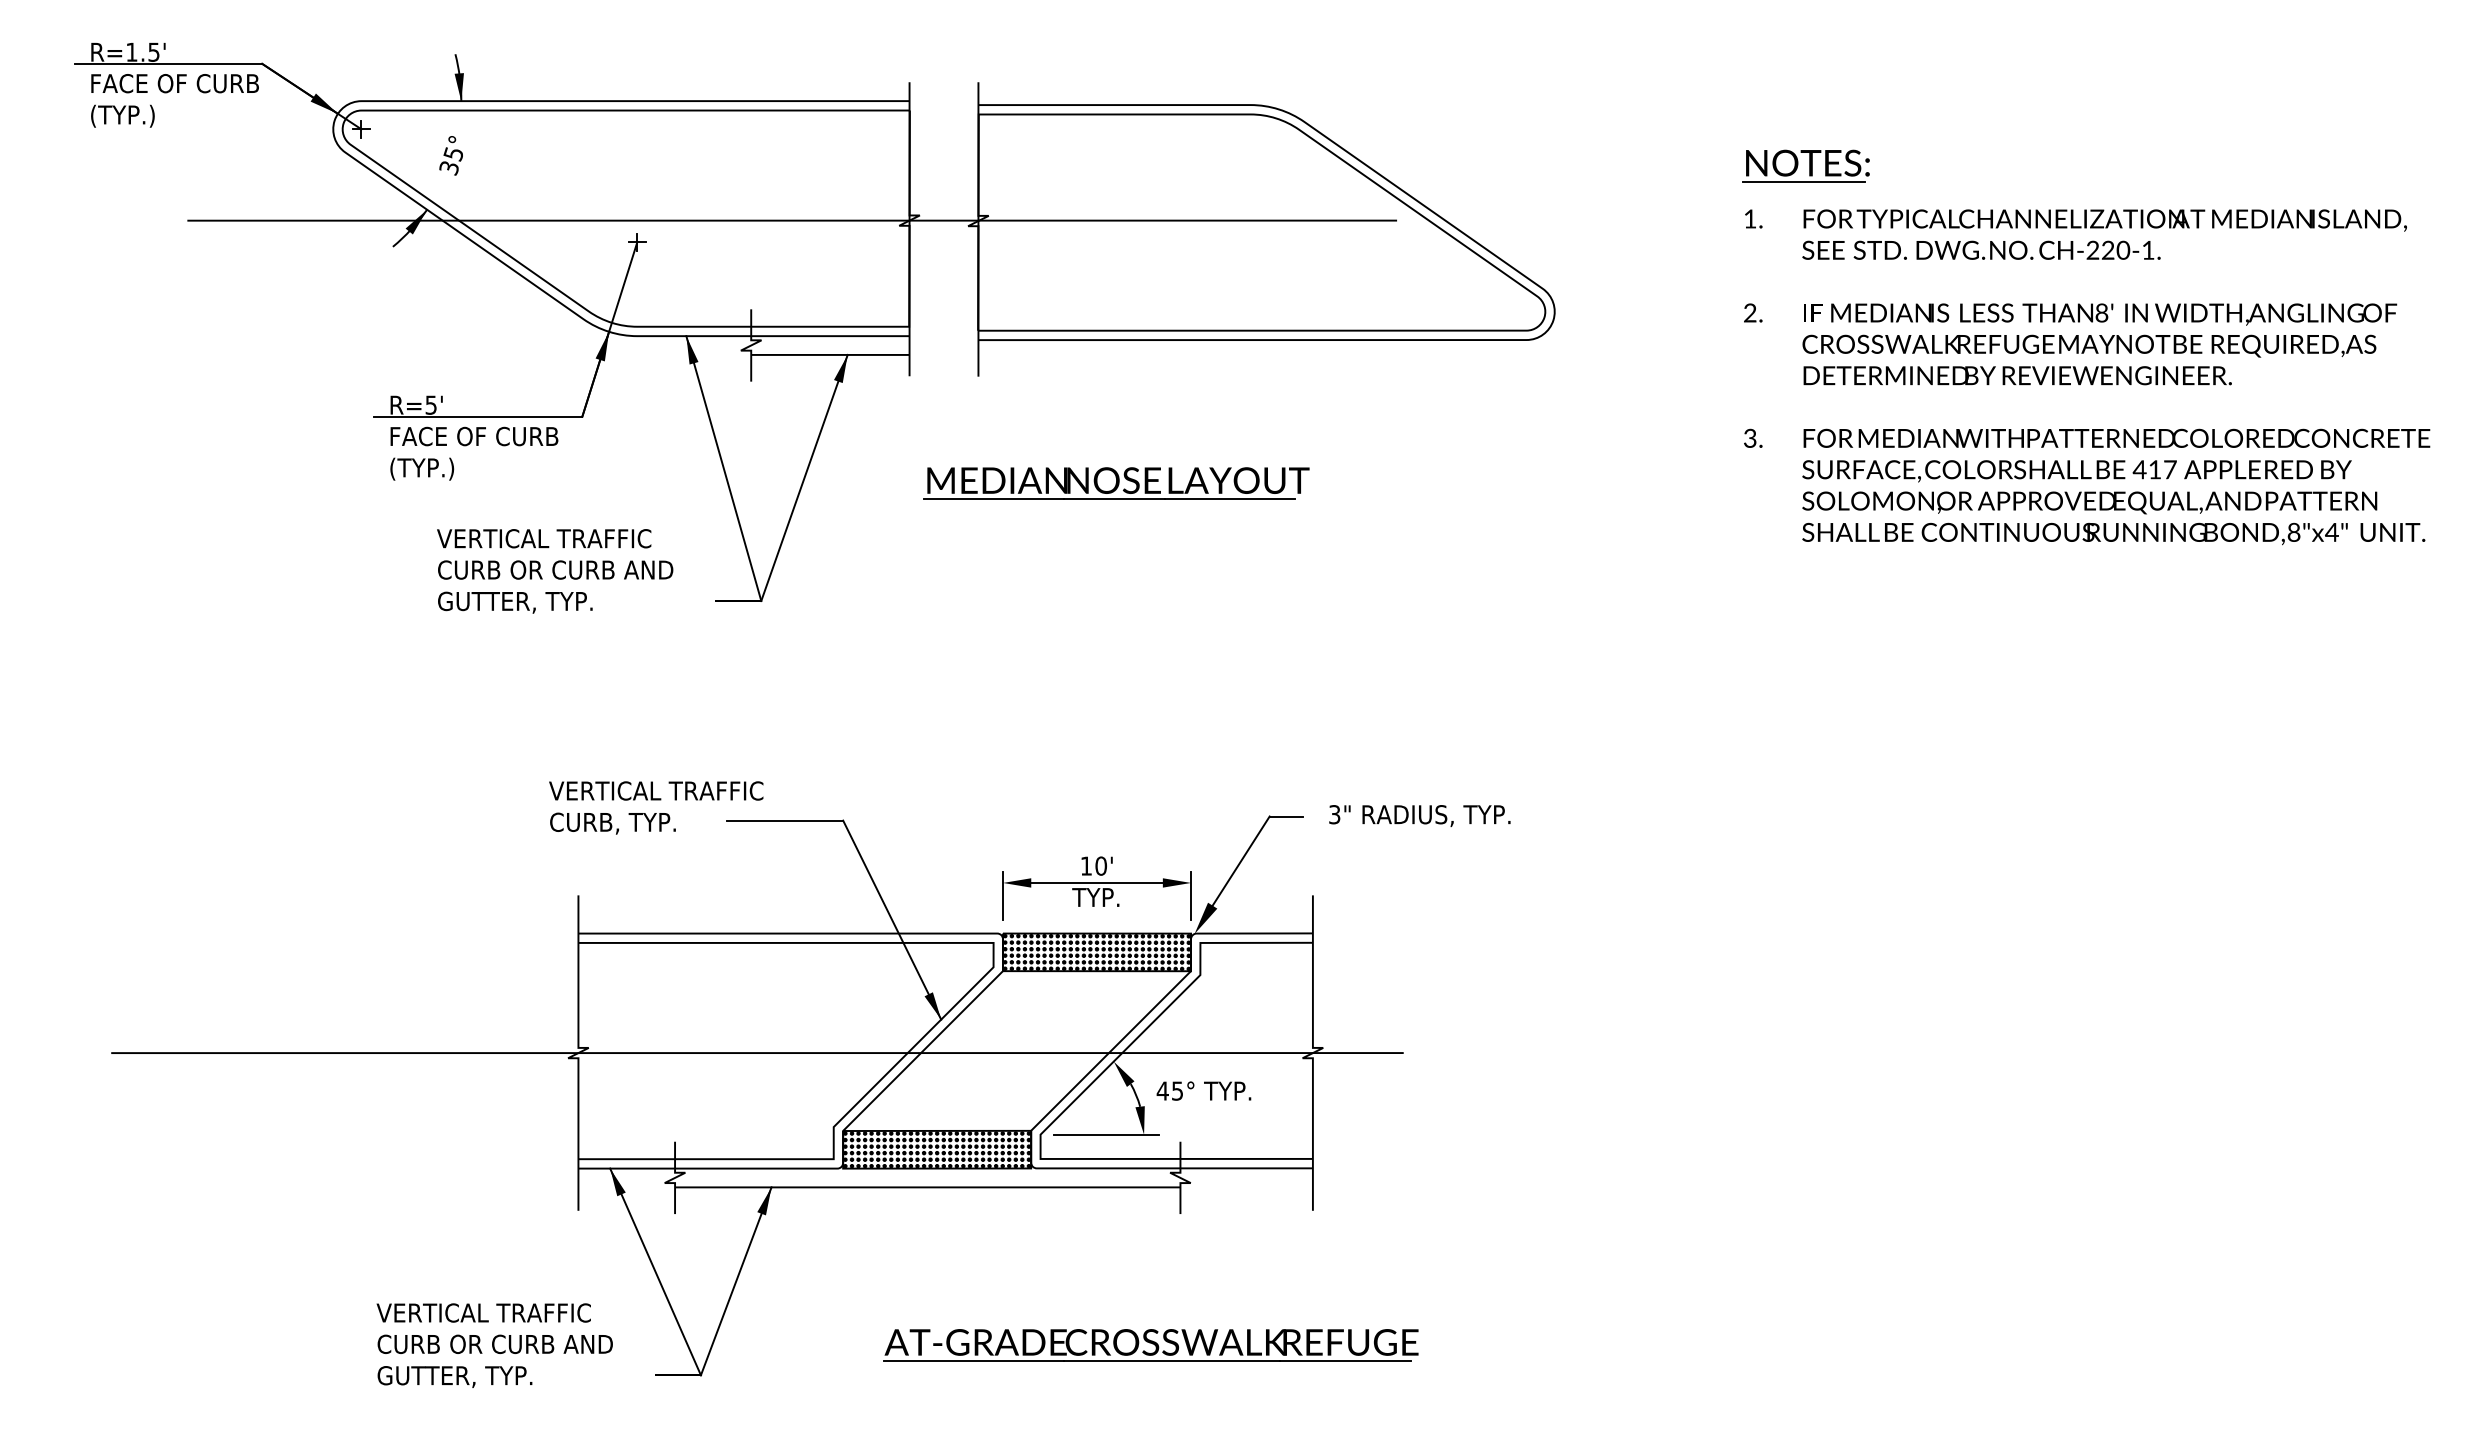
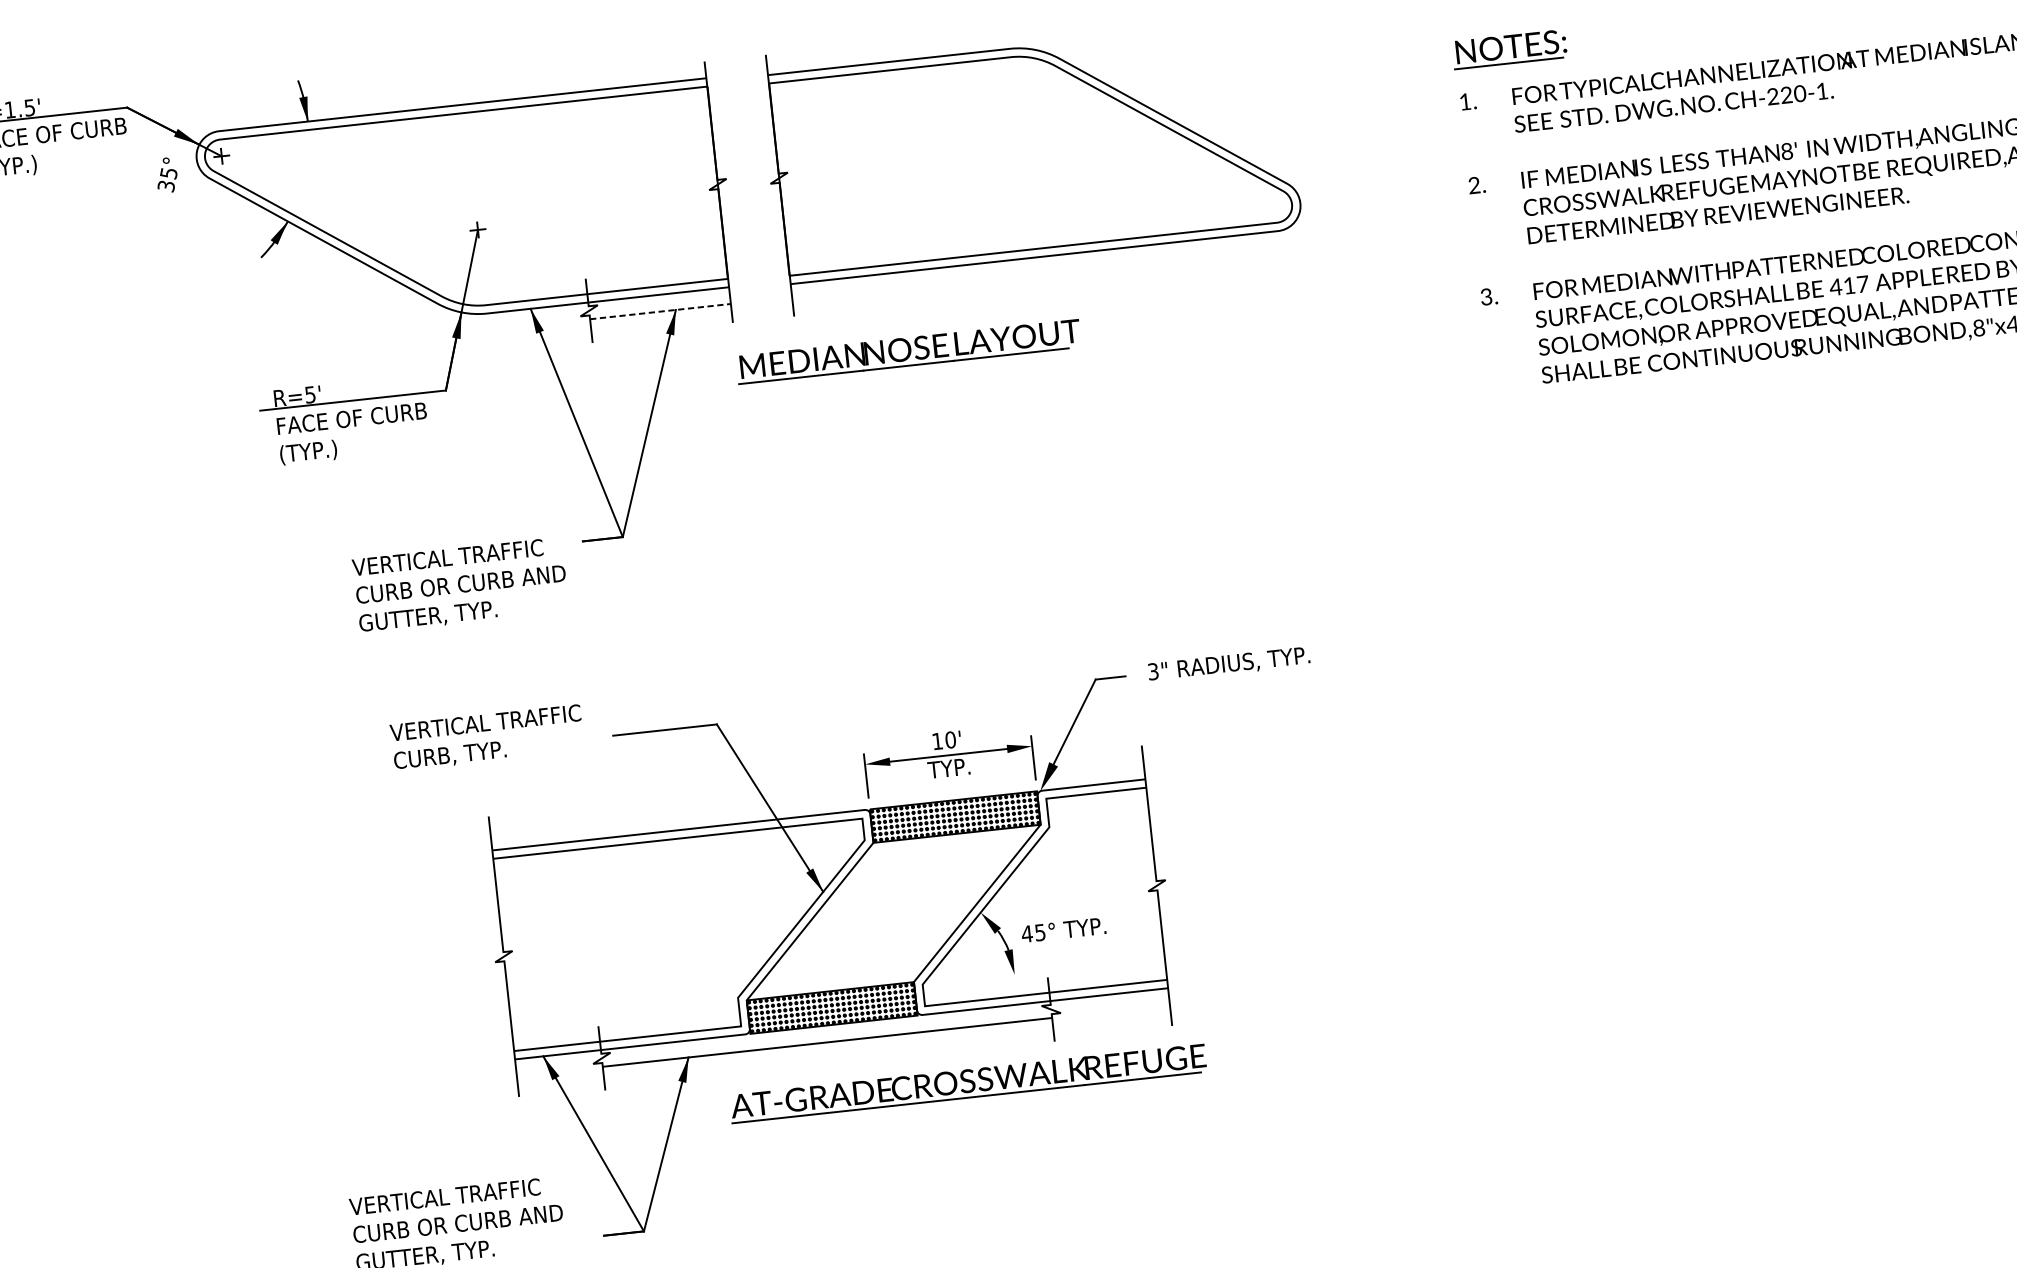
text: (450, 155) -> (166, 175), moved
line: (792, 220) -> (613, 195), removed
line: (830, 354) -> (660, 311), solid -> dashed
part: (1116, 483) -> (908, 351), moved
text: (555, 571) -> (460, 585), moved
text: (656, 807) -> (487, 737), moved
line: (757, 1053) -> (663, 939), removed
line: (1106, 1134) -> (981, 978), removed
part: (1150, 1345) -> (967, 1083), moved

